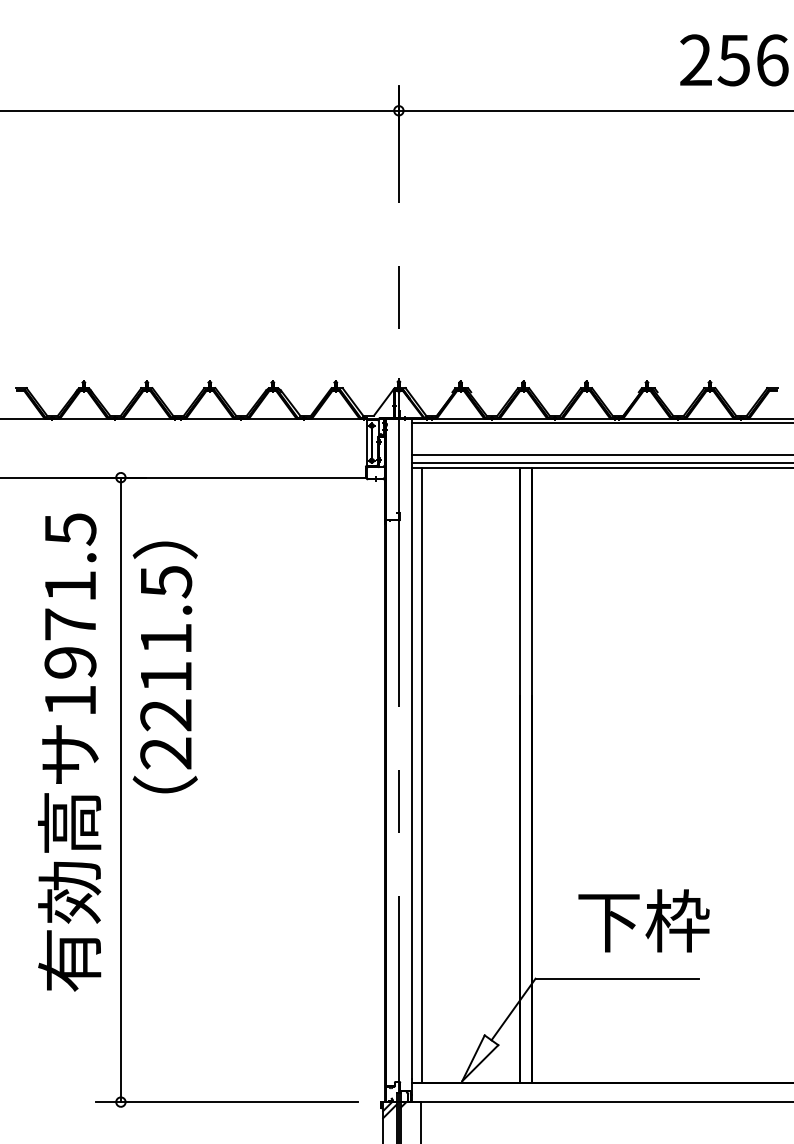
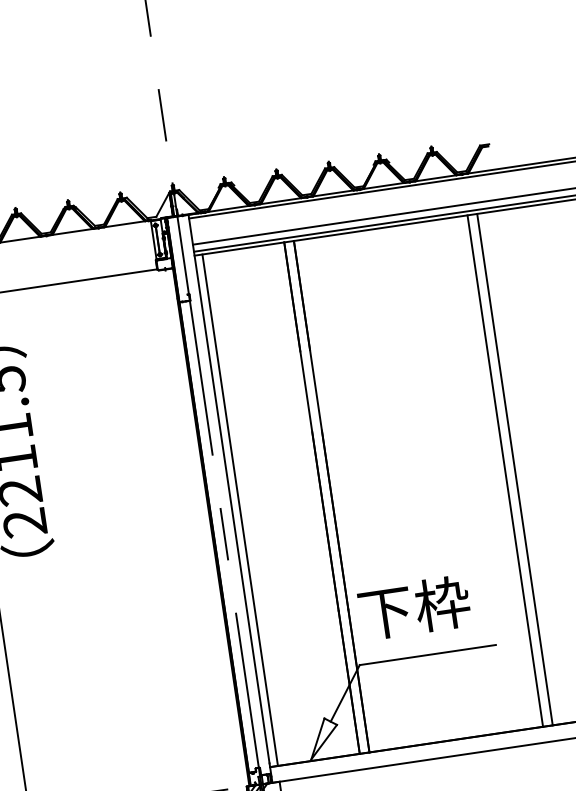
line: (740, 775) -> (505, 470), added
line: (752, 775) -> (515, 469), added
text: (643, 920) -> (414, 607), moved

